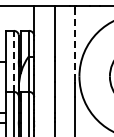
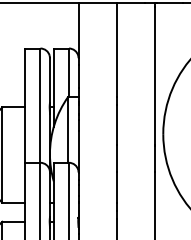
line: (74, 45) -> (154, 75), dashed -> solid
line: (13, 61) -> (39, 105), dashed -> solid

